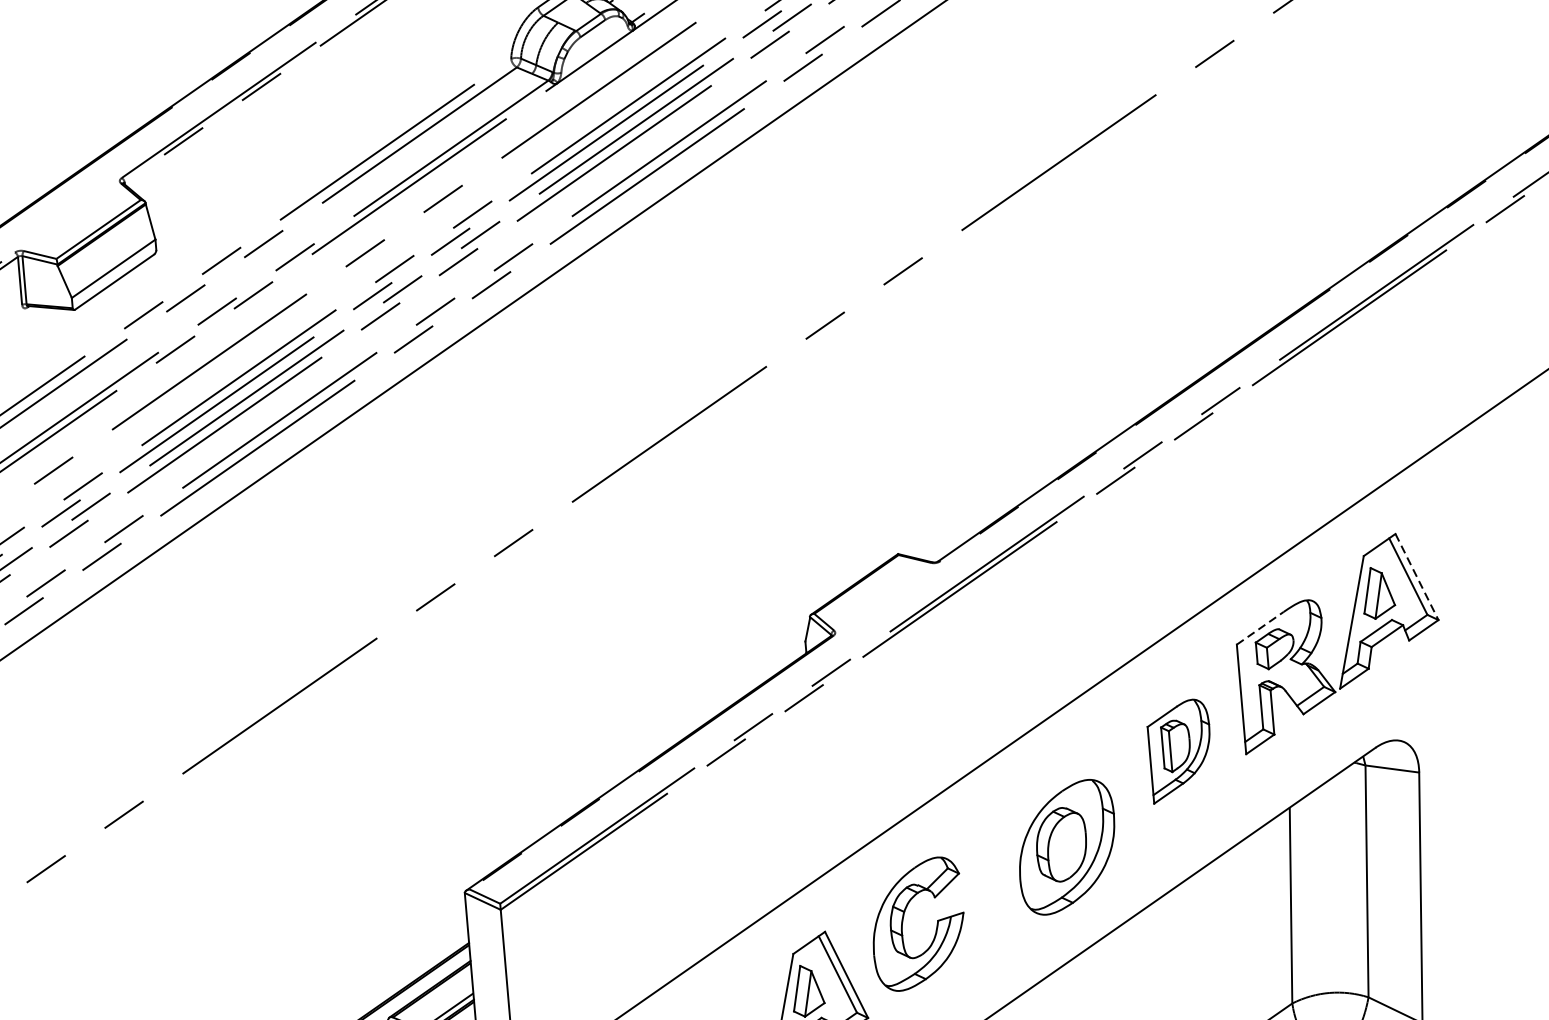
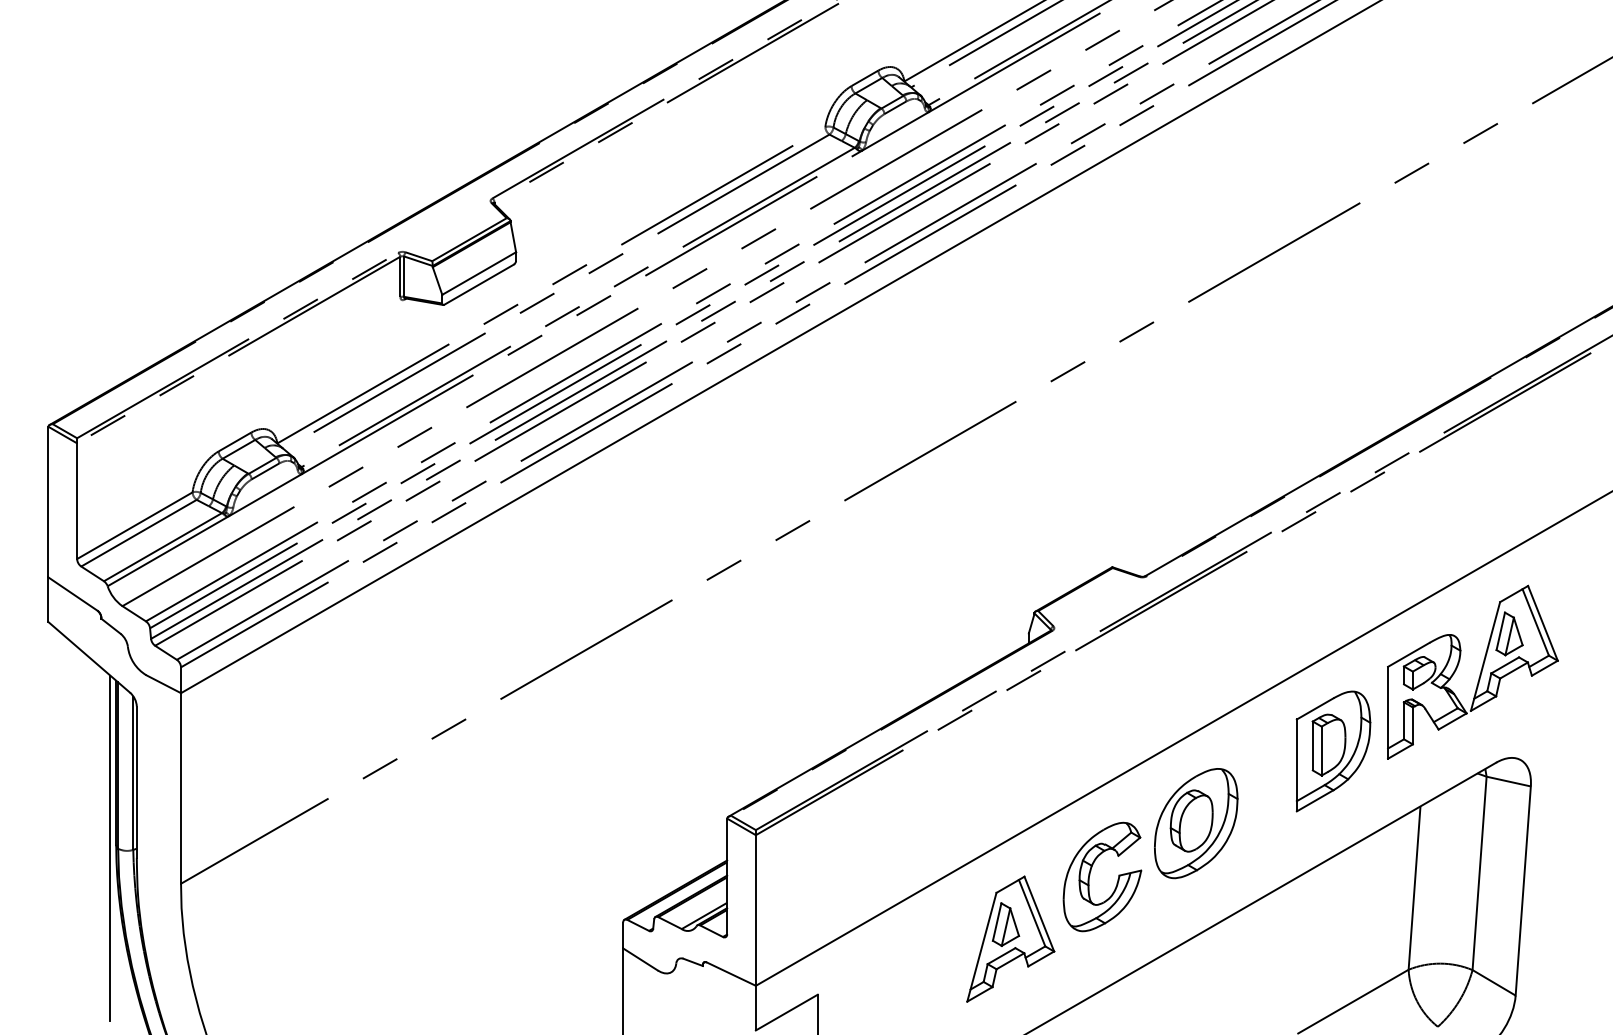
line: (1417, 577) -> (1543, 623), dashed -> solid
line: (1259, 627) -> (1408, 654), dashed -> solid
part: (1180, 751) -> (1333, 751), size x1.43
part: (1067, 847) -> (1196, 823), moved

